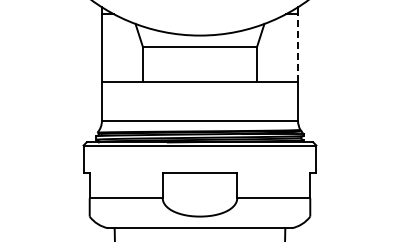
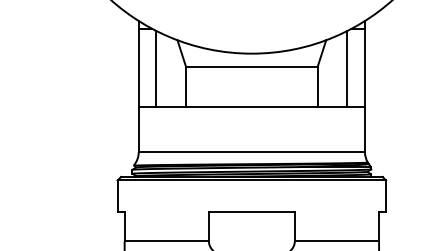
line: (298, 47) -> (365, 67), dashed -> solid
line: (117, 48) -> (156, 68), added
line: (282, 48) -> (347, 68), added

